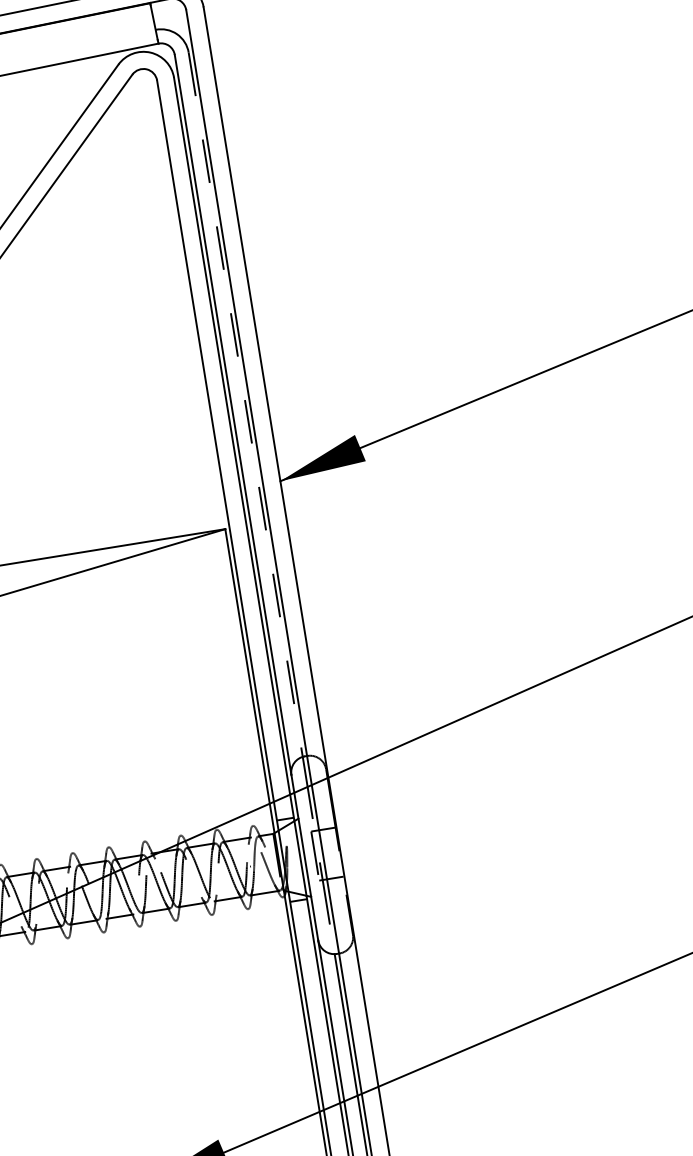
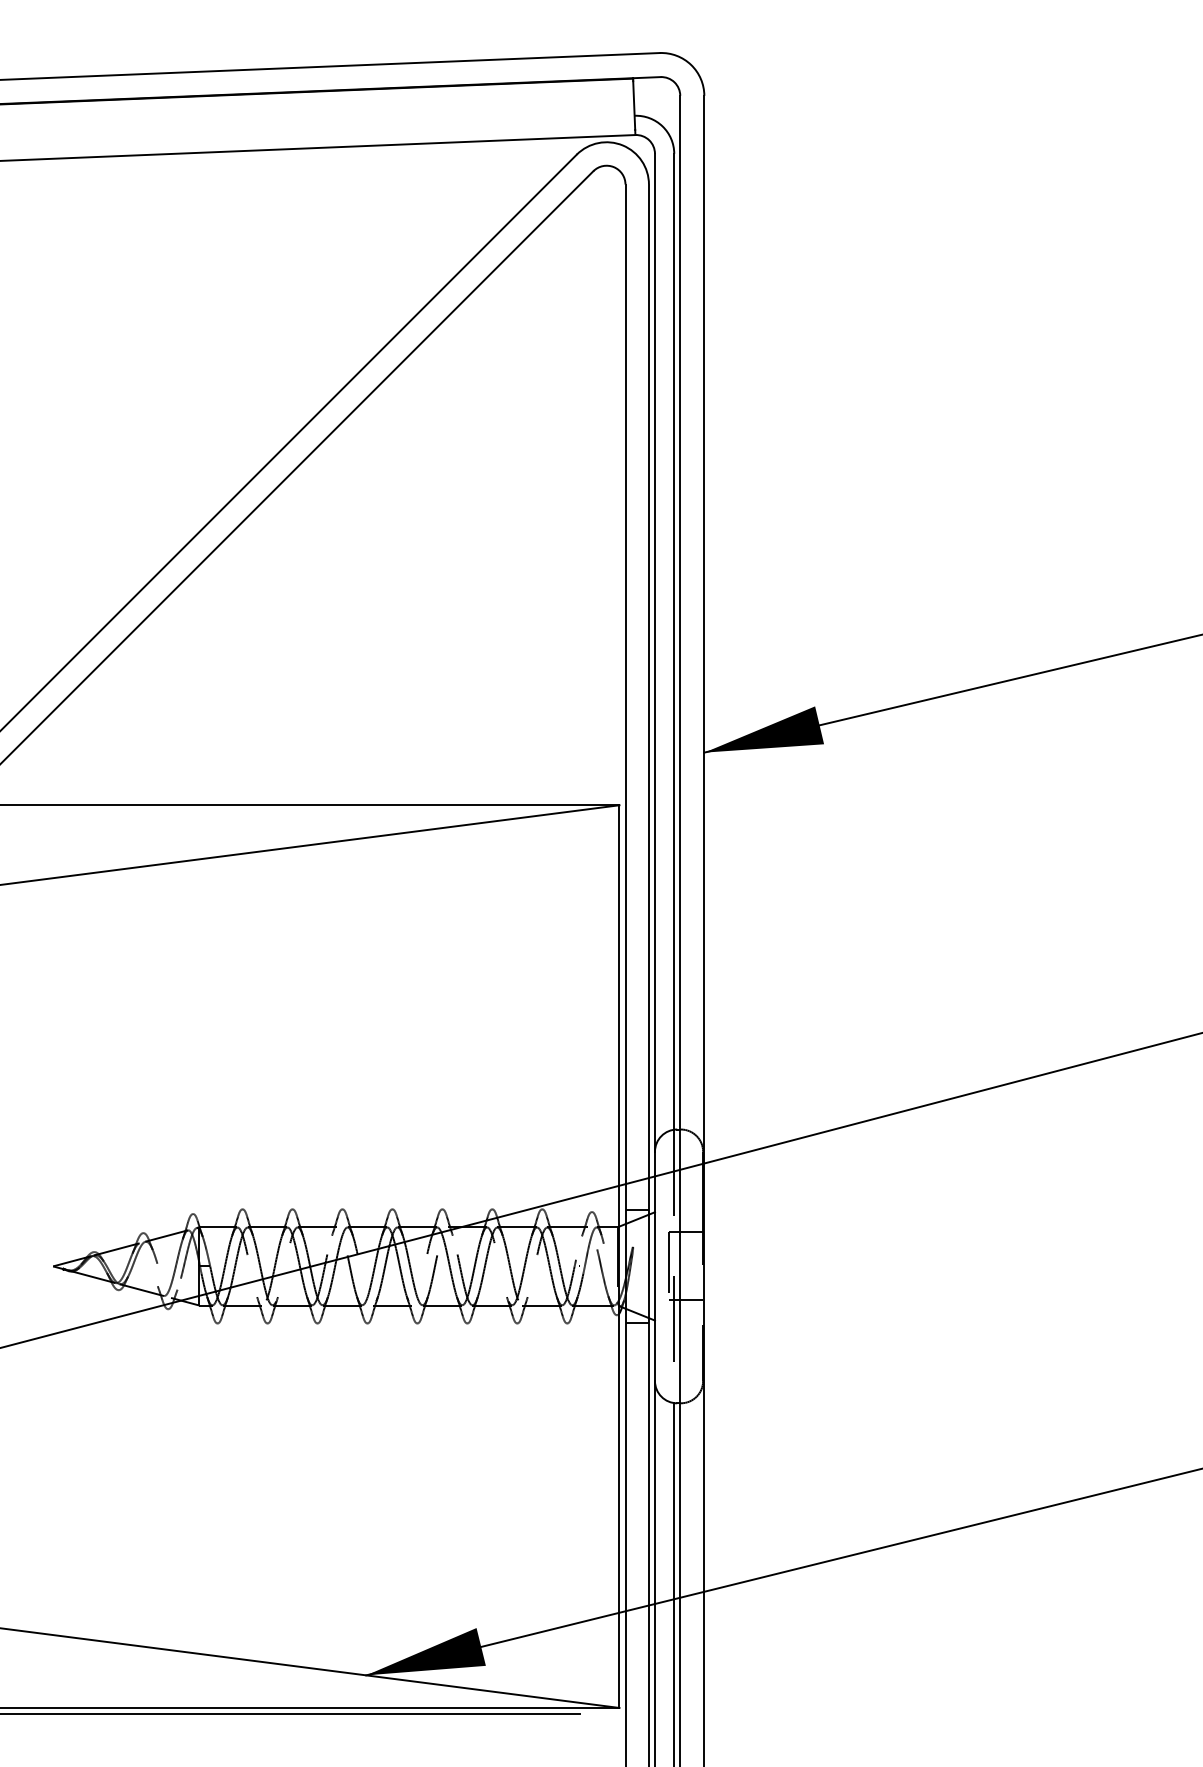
line: (245, 404) -> (674, 641), dashed -> solid

